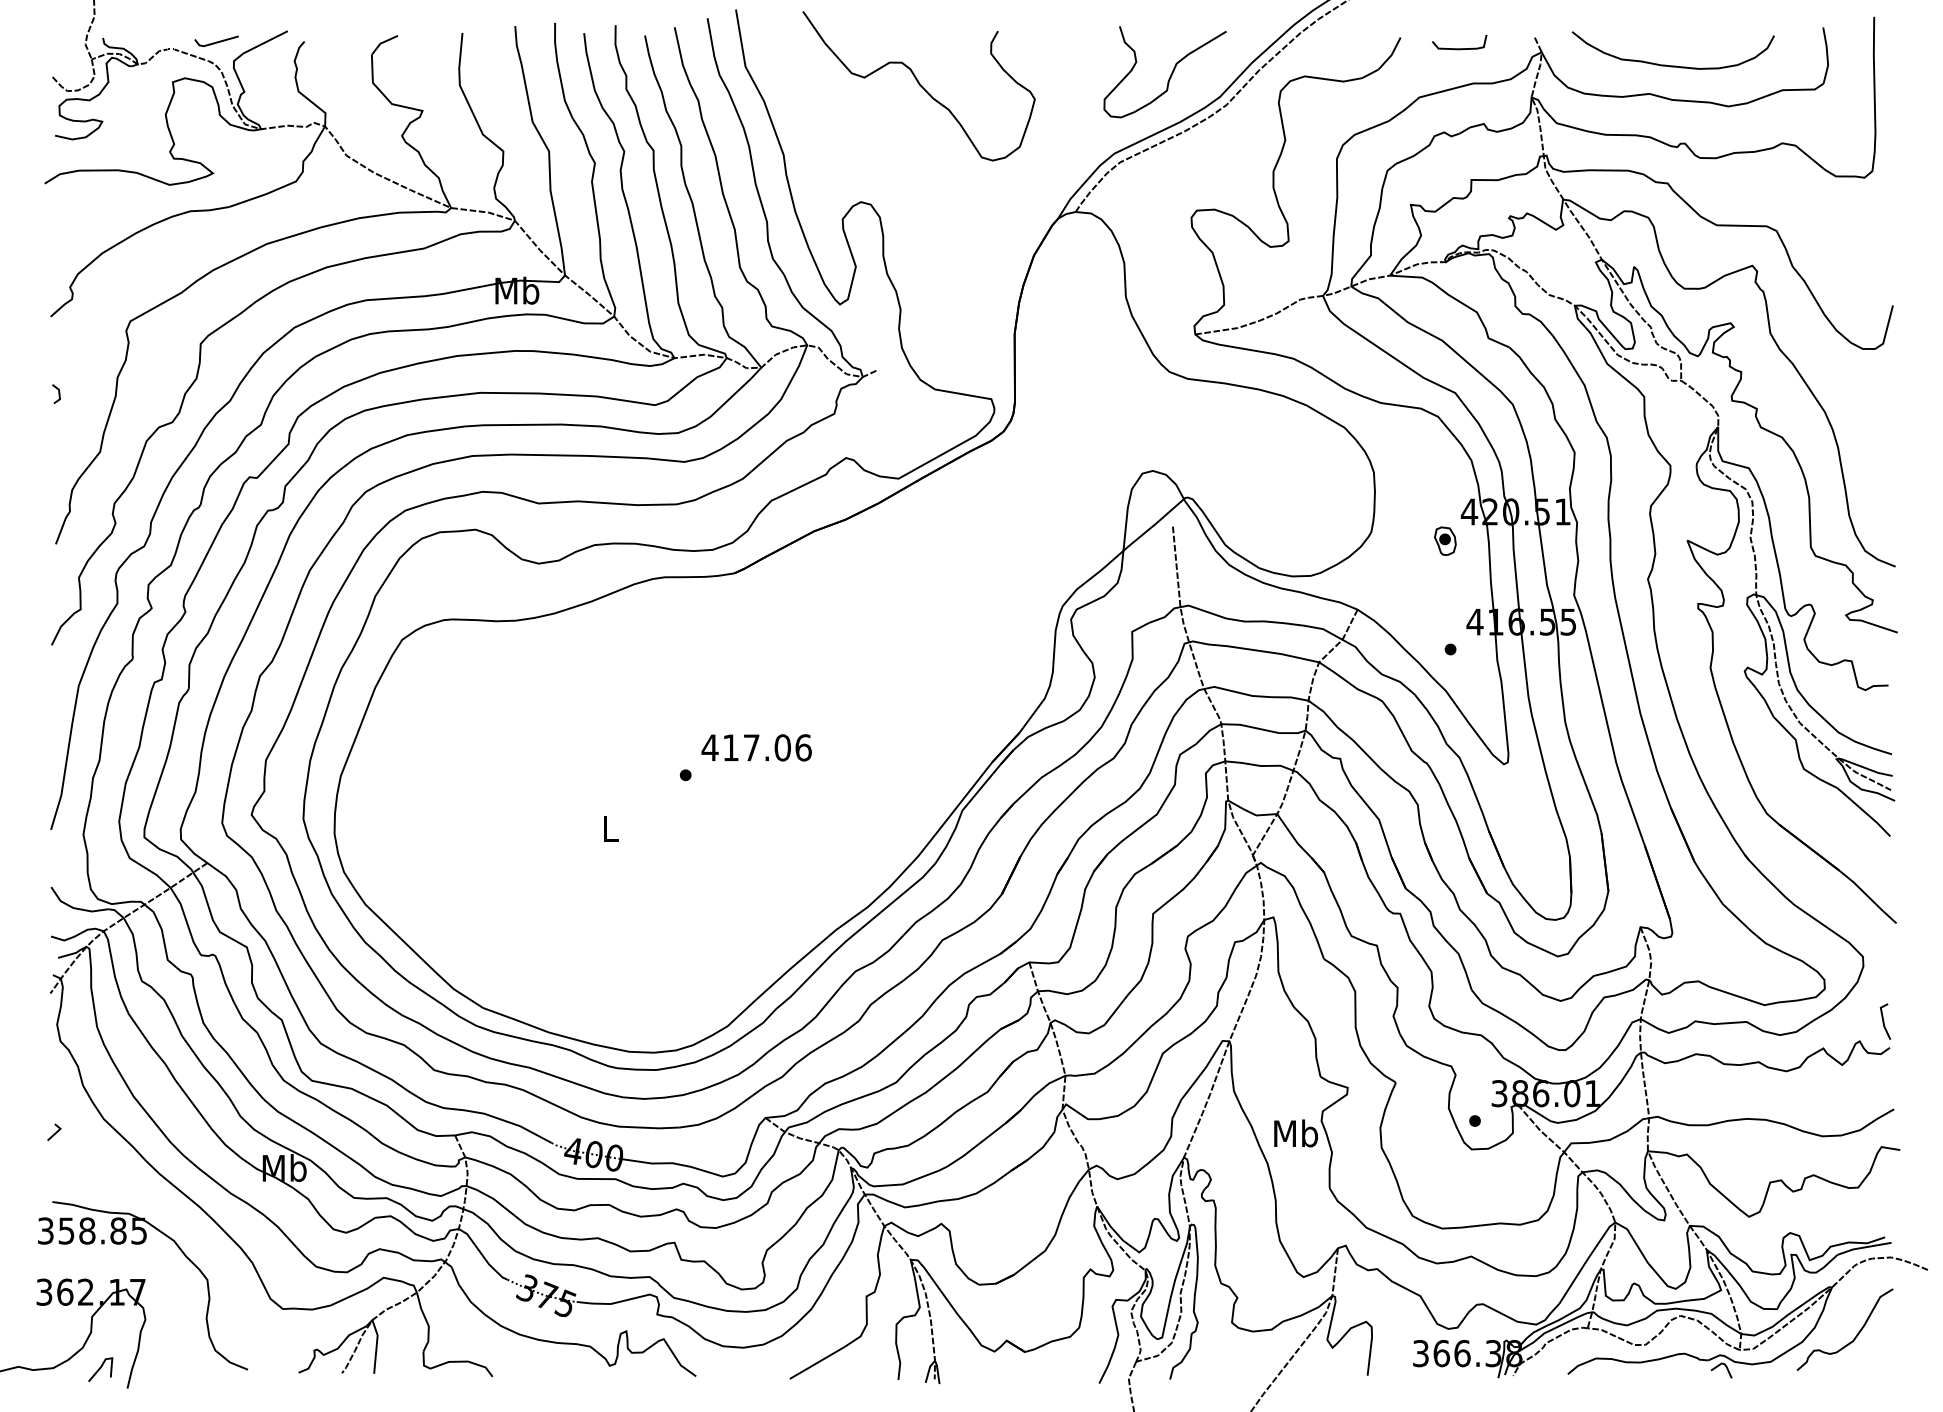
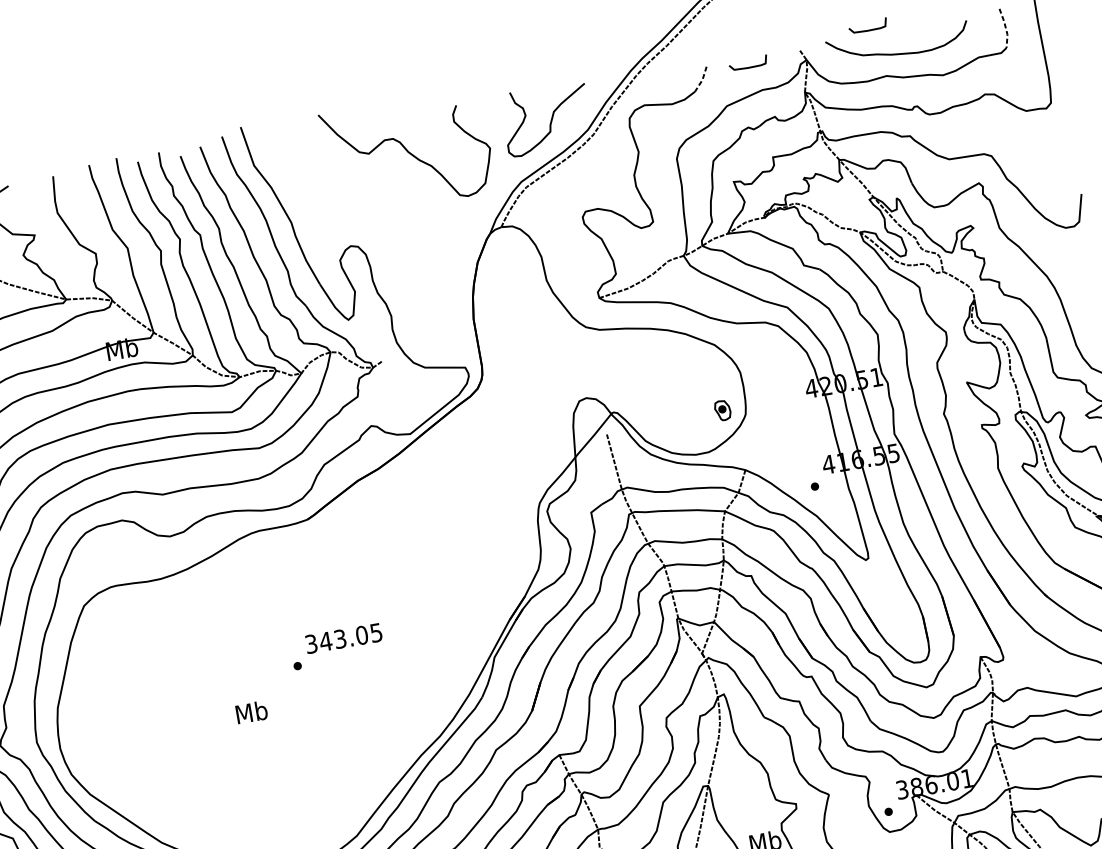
curve: (1635, 25) -> (868, 30), added
line: (1391, 55) -> (702, 80), solid -> dashed
line: (1827, 55) -> (1005, 27), solid -> dashed
curve: (919, 85) -> (408, 152), moved
part: (1445, 540) -> (722, 410), moved
text: (756, 747) -> (343, 638), 417.06 -> 343.05
text: (610, 828) -> (251, 712), L -> Mb

